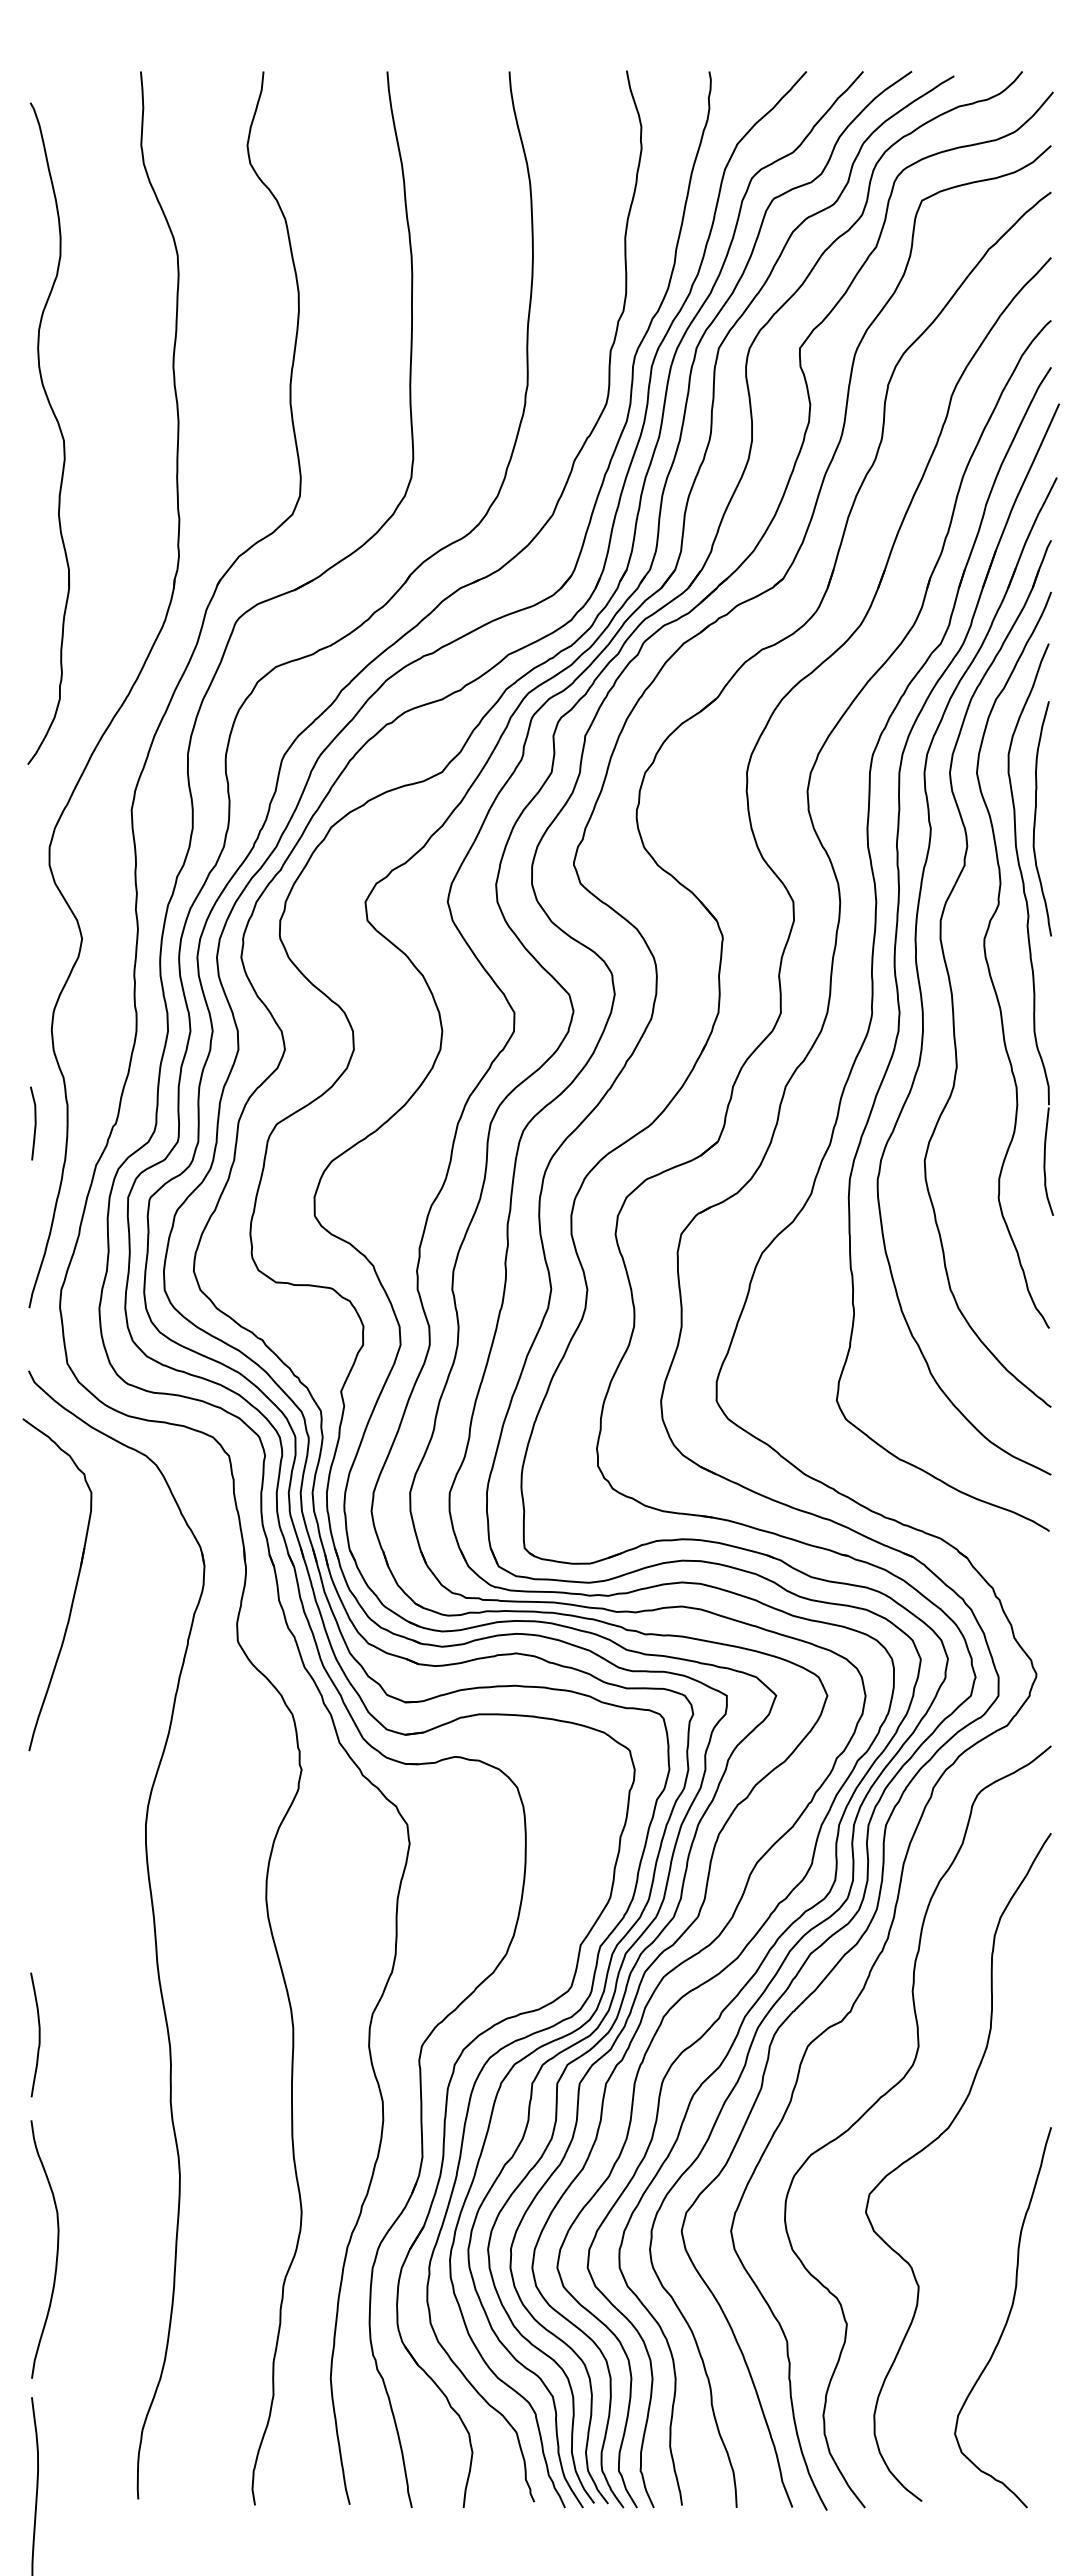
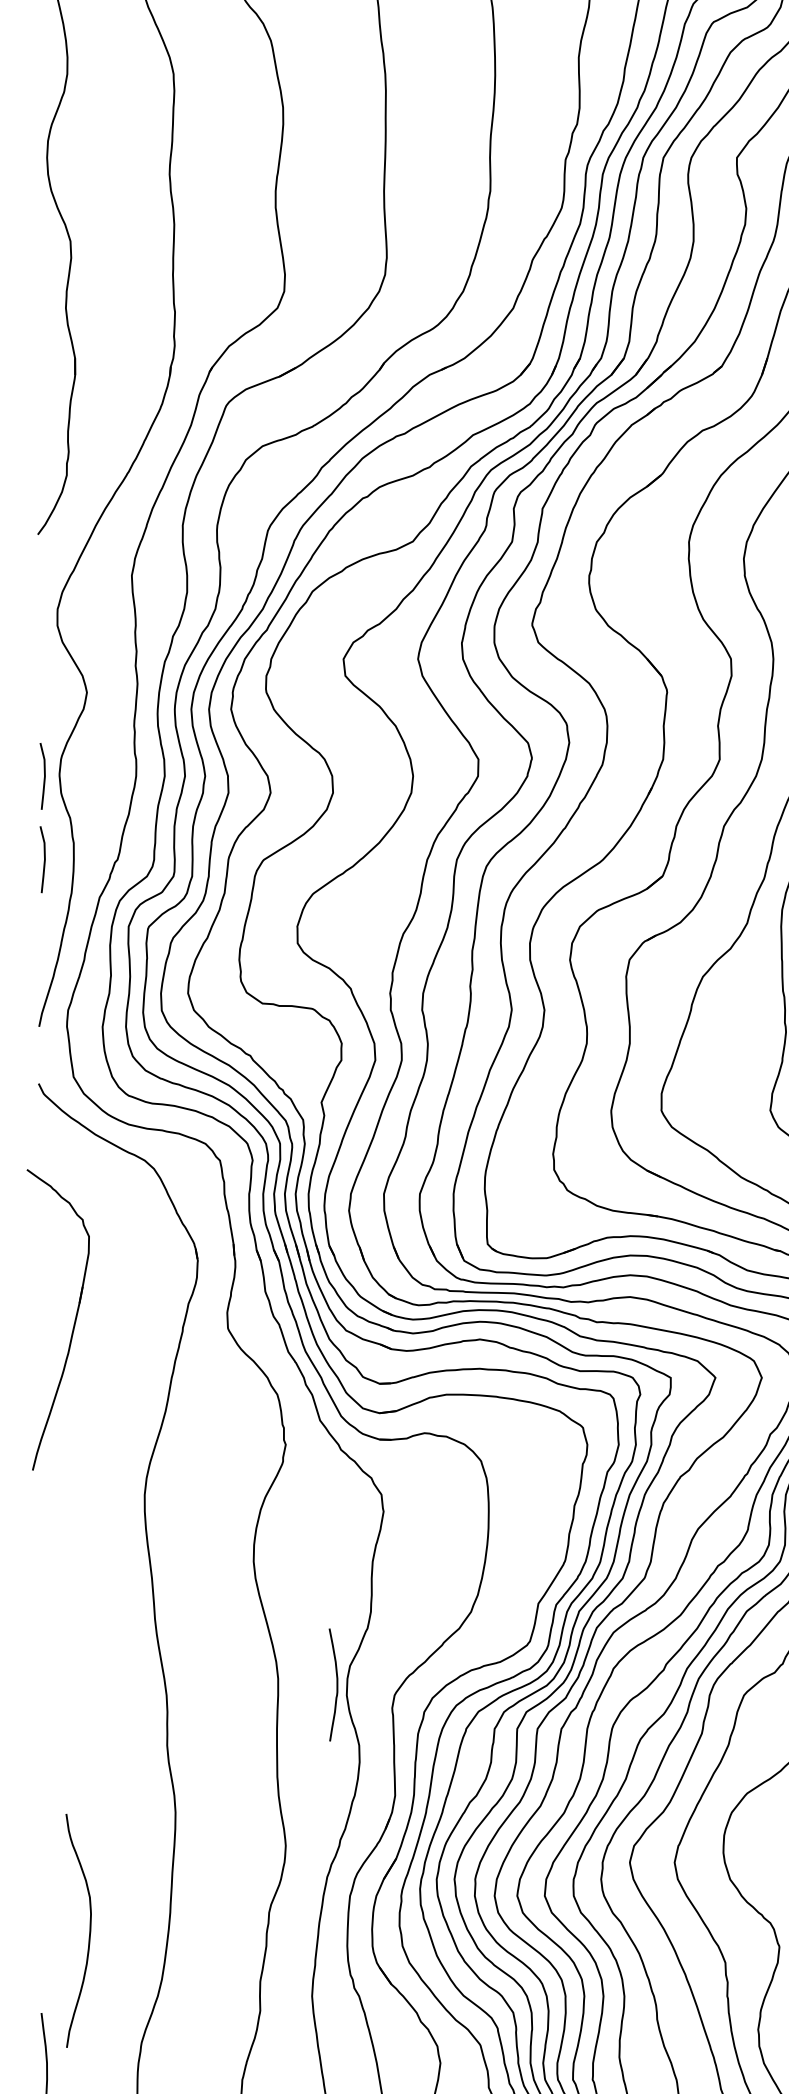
line: (34, 1031) -> (43, 776), added
part: (74, 1588) -> (73, 1323), moved
curve: (38, 2034) -> (336, 1684), moved
curve: (56, 2250) -> (89, 1931), moved

